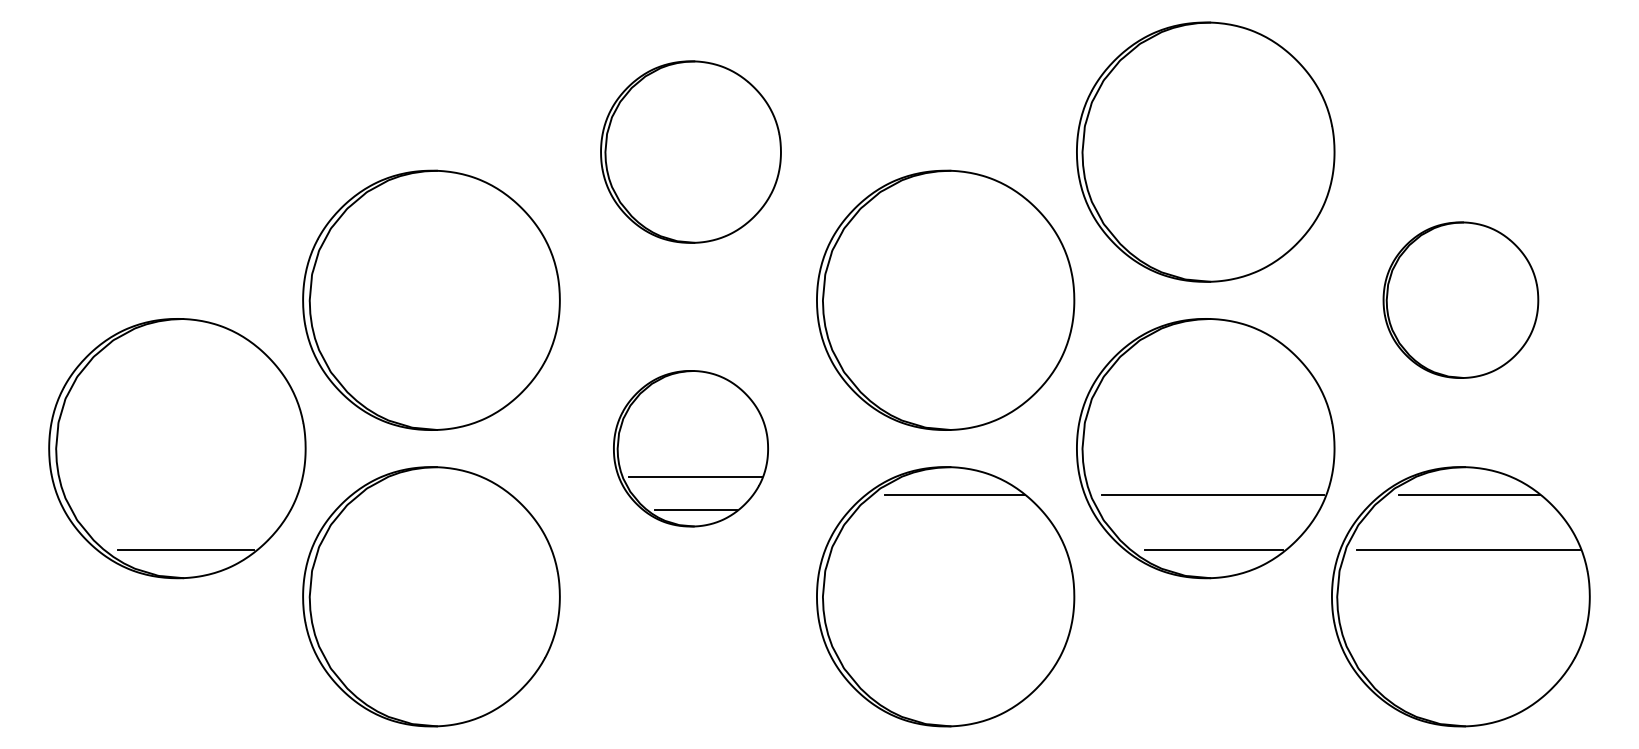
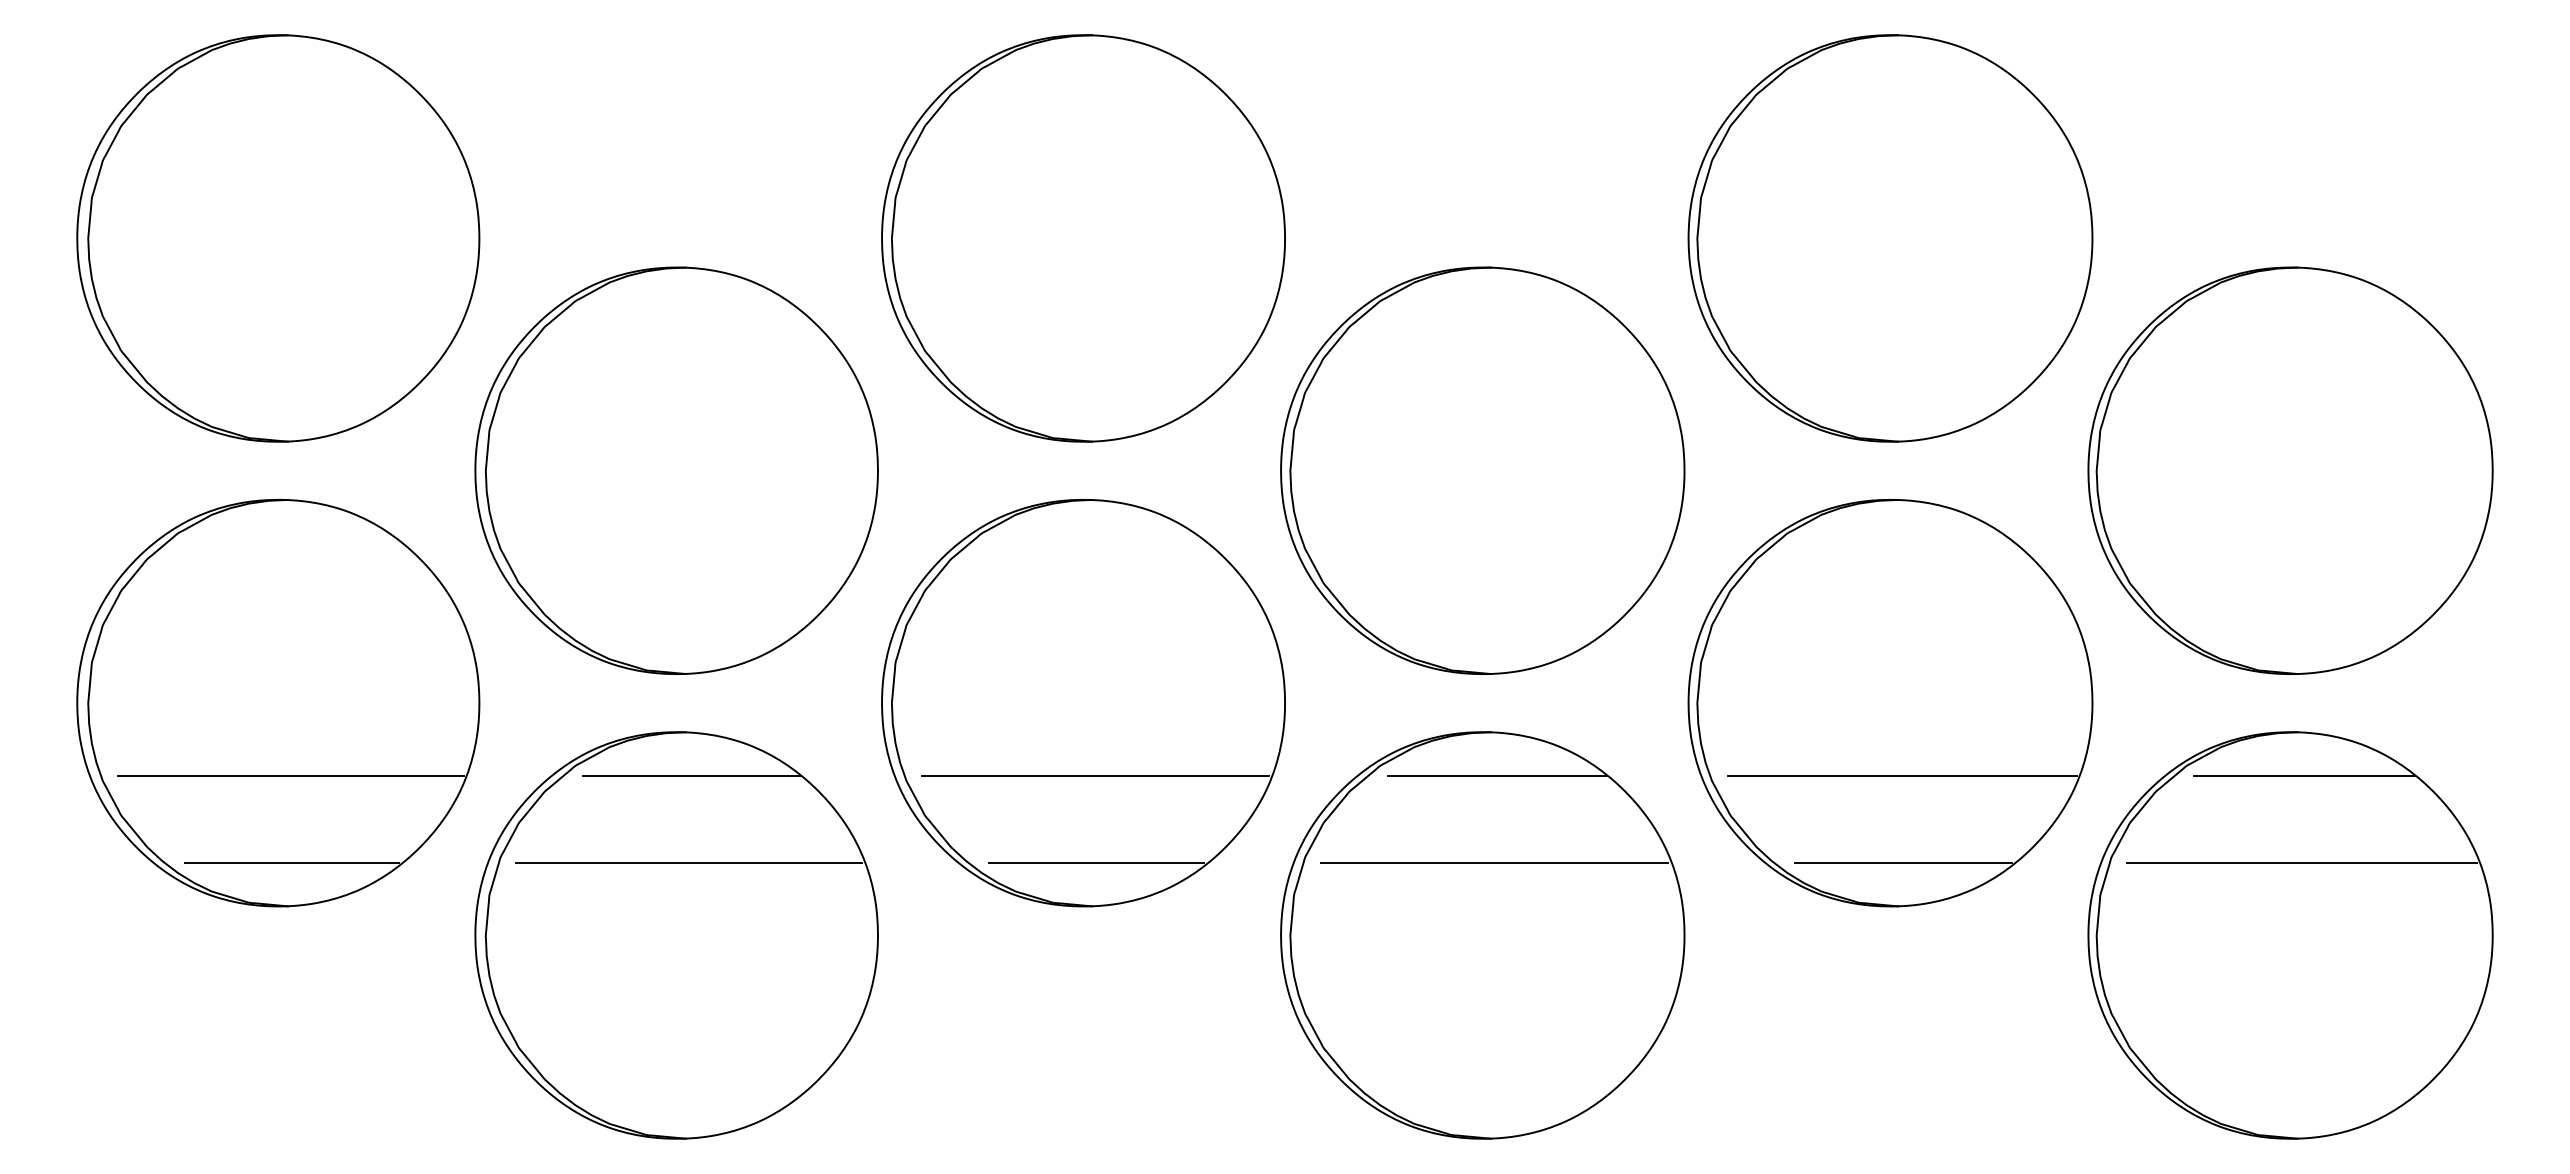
part: (177, 151) -> (278, 237), added
part: (690, 151) -> (1082, 237), size x1.43
part: (1460, 299) -> (2289, 469), size x1.67
part: (690, 448) -> (1082, 703), size x1.67
line: (185, 494) -> (291, 775), added
line: (440, 494) -> (690, 775), added
line: (438, 550) -> (687, 862), added
line: (952, 550) -> (1493, 862), added

